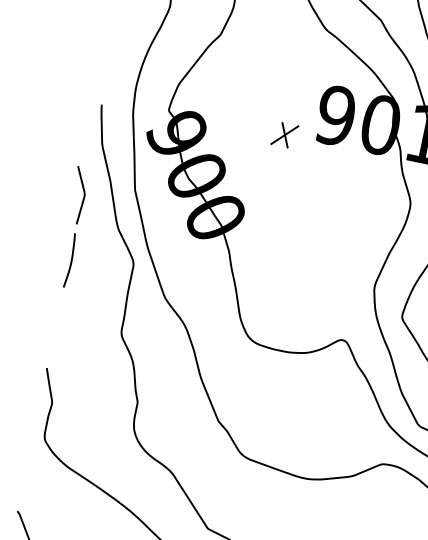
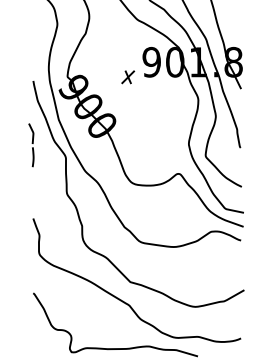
part: (72, 227) -> (31, 145), size x0.7

